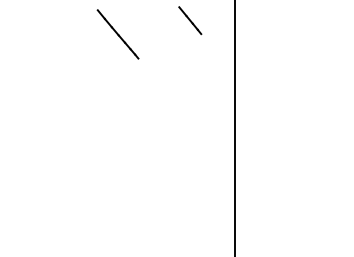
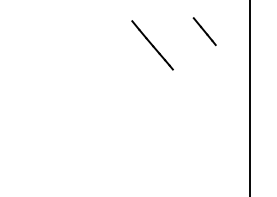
line: (117, 34) -> (152, 45), moved

